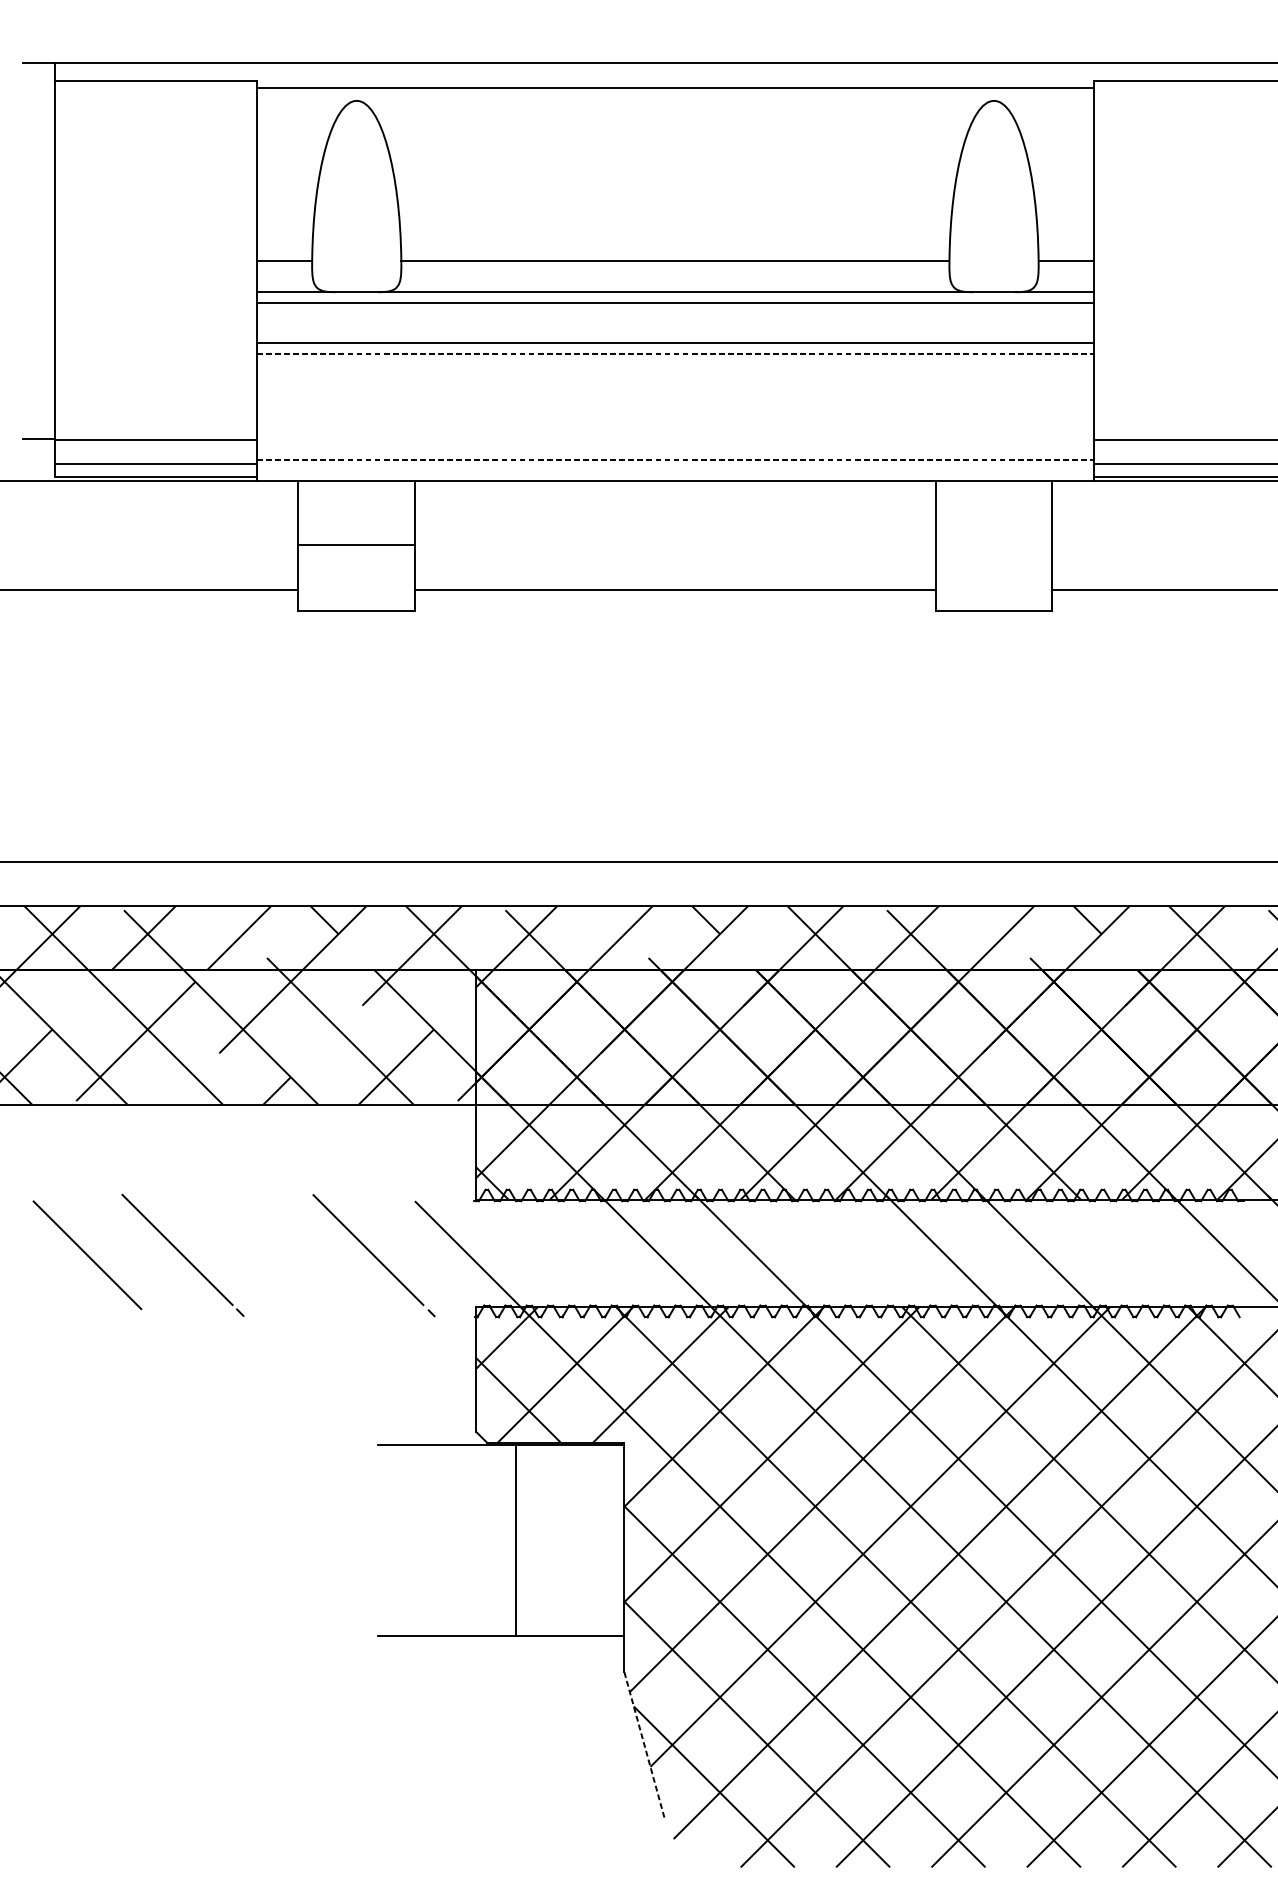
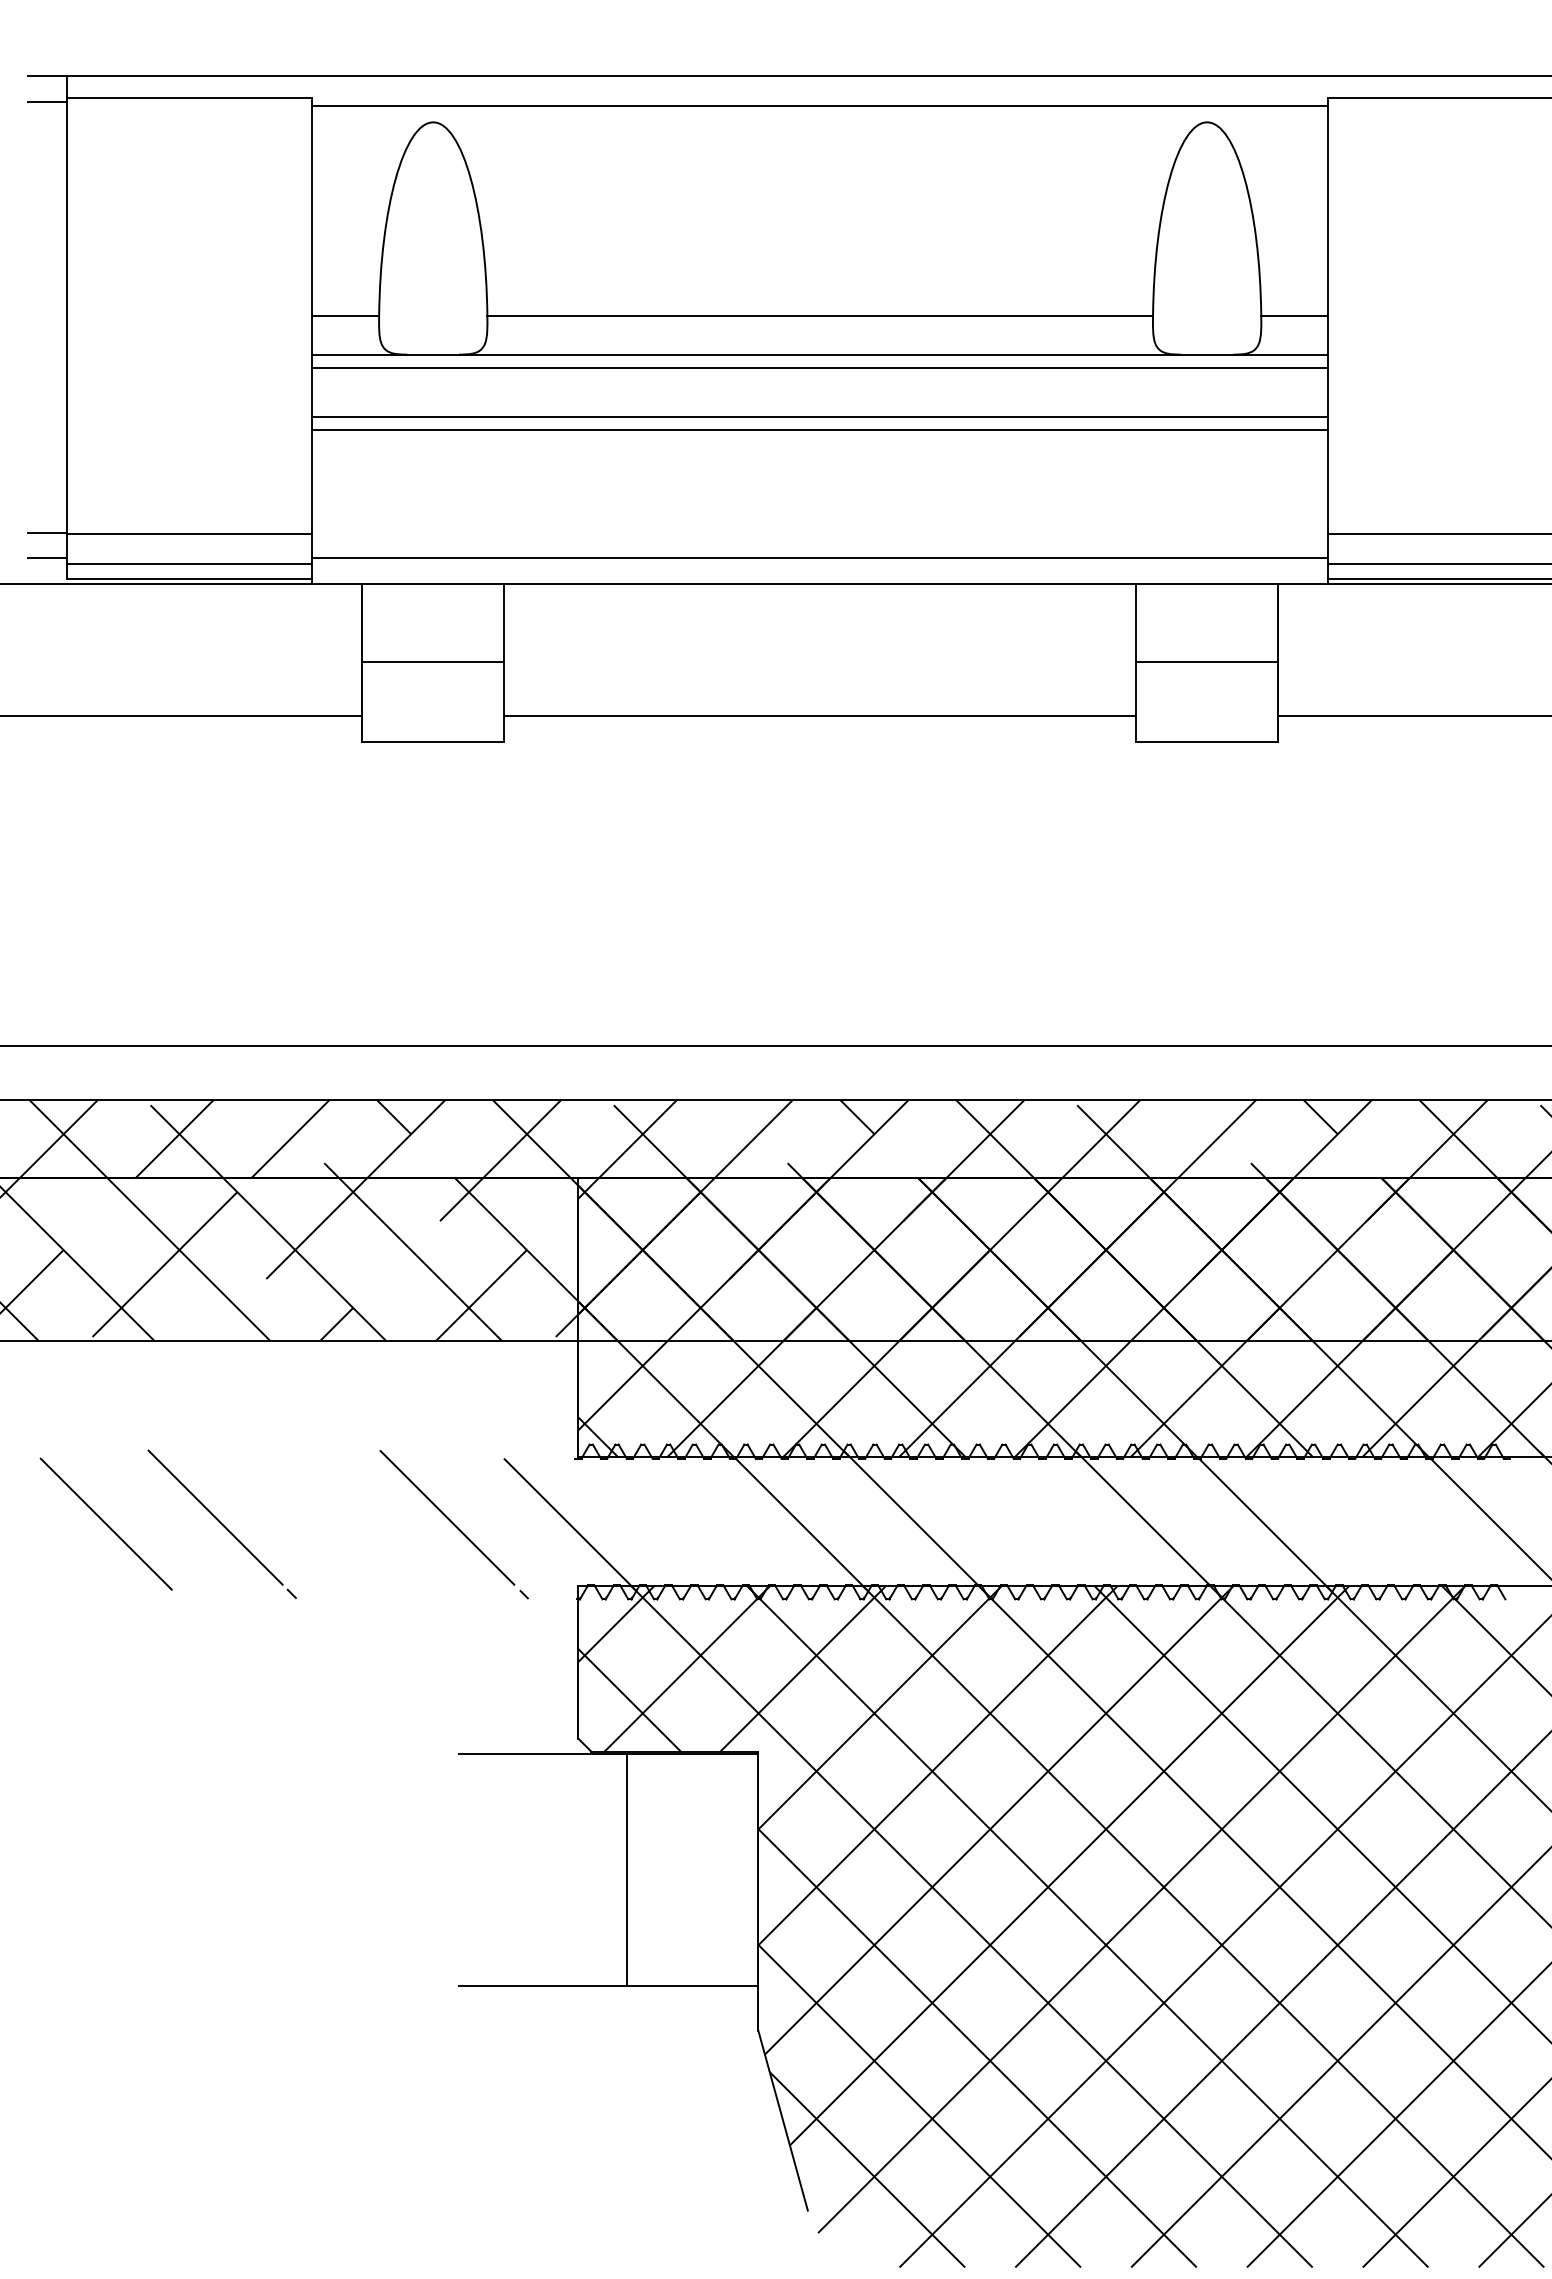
line: (39, 83) -> (47, 101), added
line: (675, 353) -> (820, 429), dashed -> solid
line: (39, 460) -> (47, 558), added
line: (675, 460) -> (820, 558), dashed -> solid
line: (994, 544) -> (1207, 661), added
line: (645, 1747) -> (783, 2121), dashed -> solid

